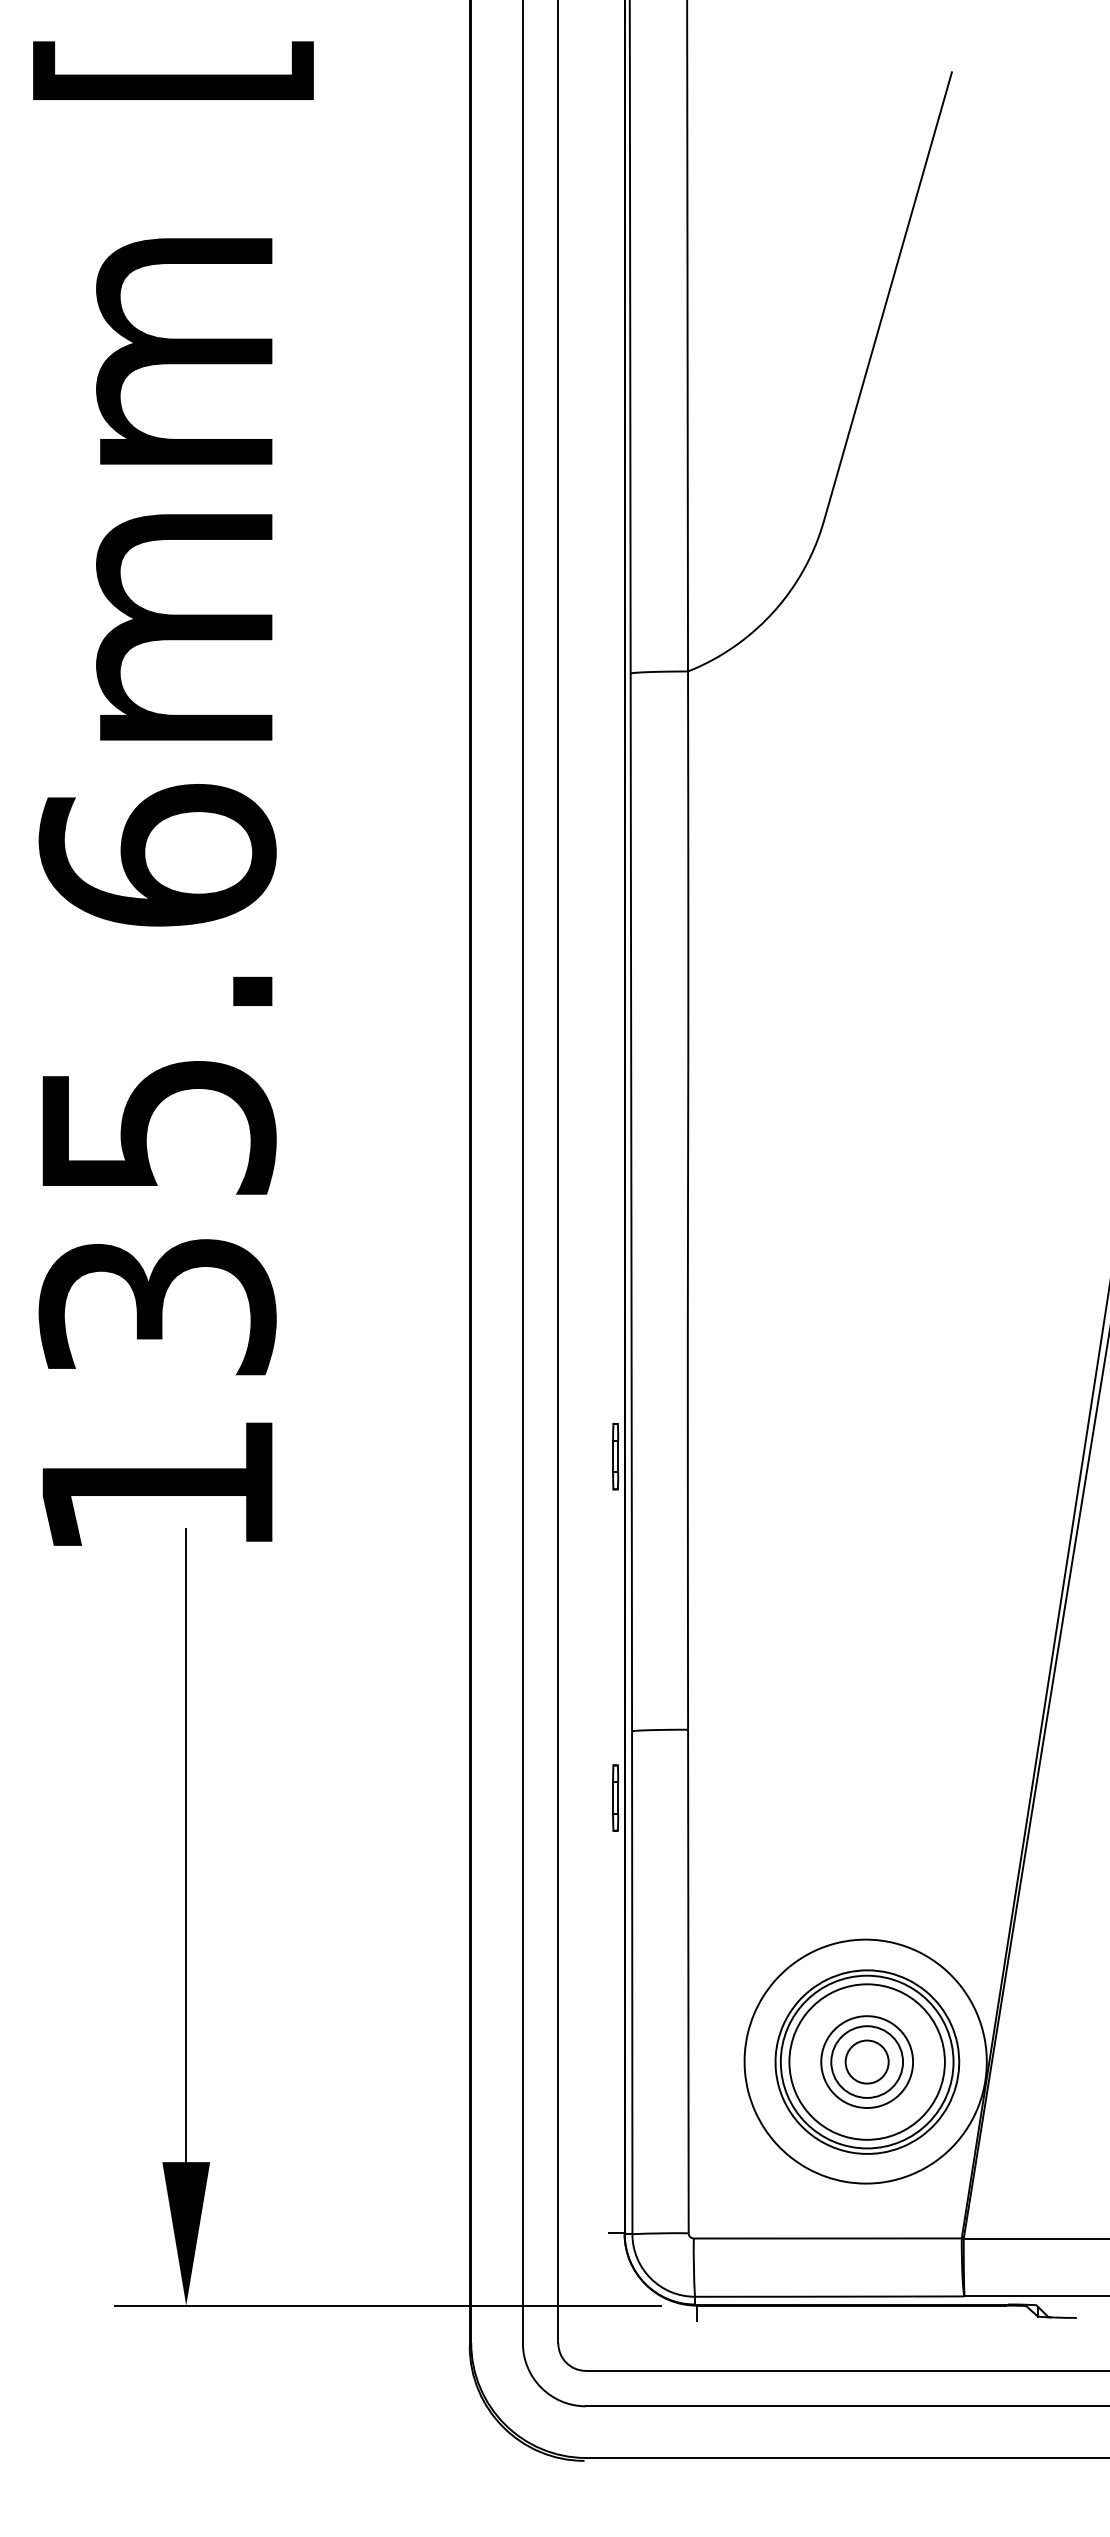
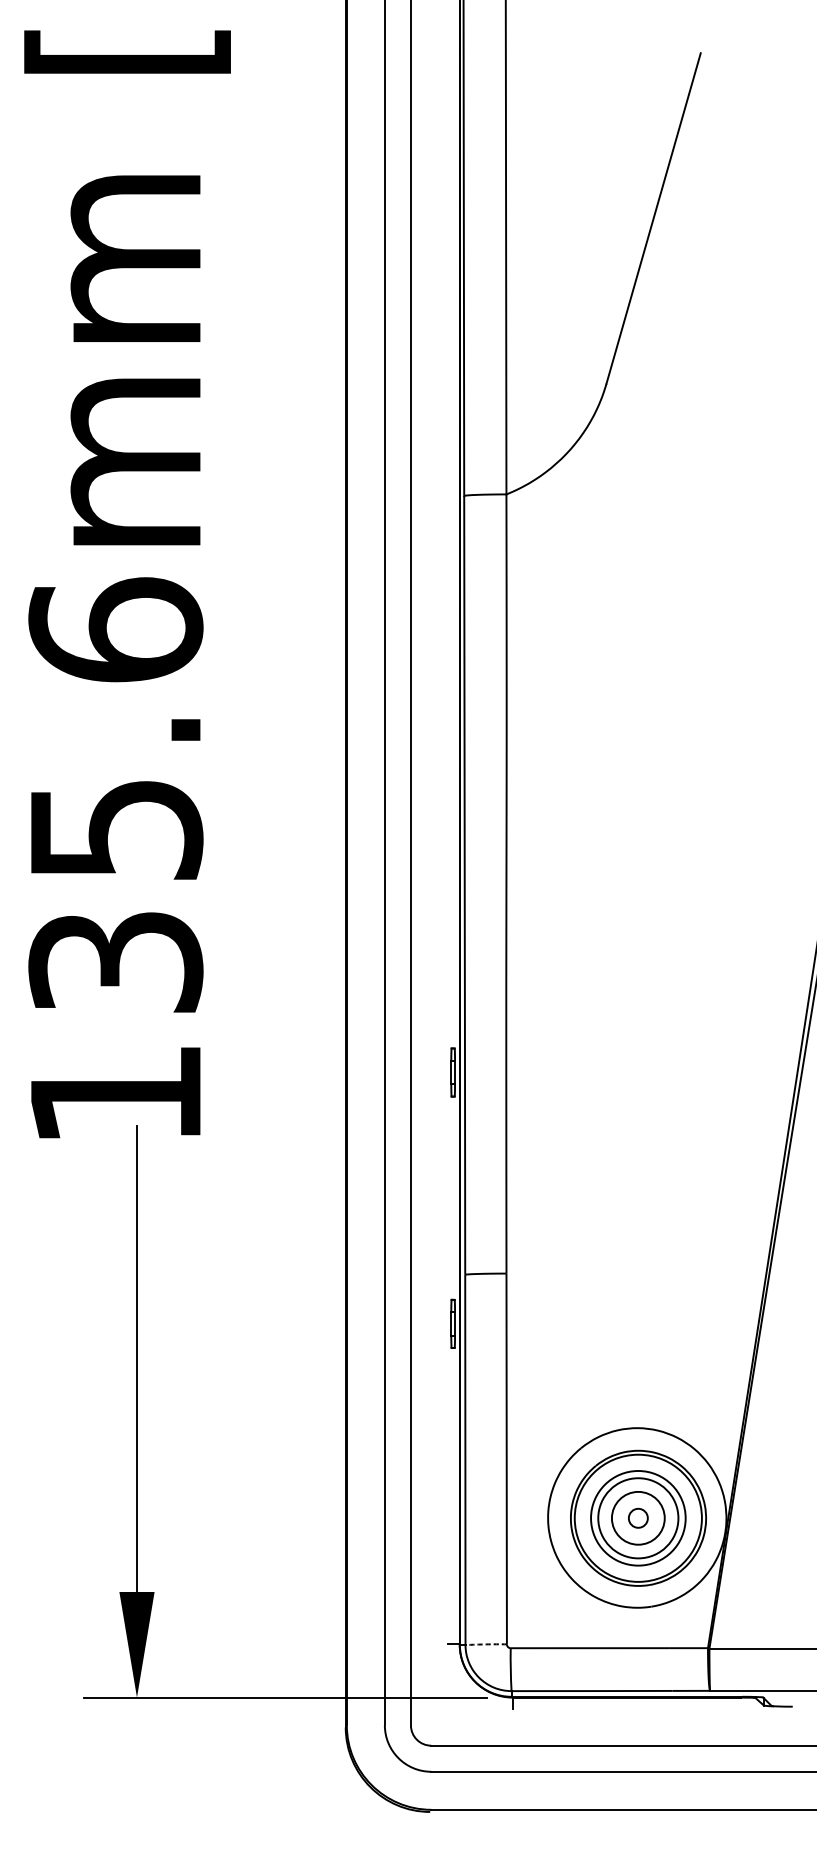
circle: (866, 2061) -> (637, 1517), size x0.6
circle: (866, 2061) -> (637, 1517), size x0.7
circle: (867, 2061) -> (638, 1517), size x1.4
arc: (660, 2233) -> (486, 1644), solid -> dashed

